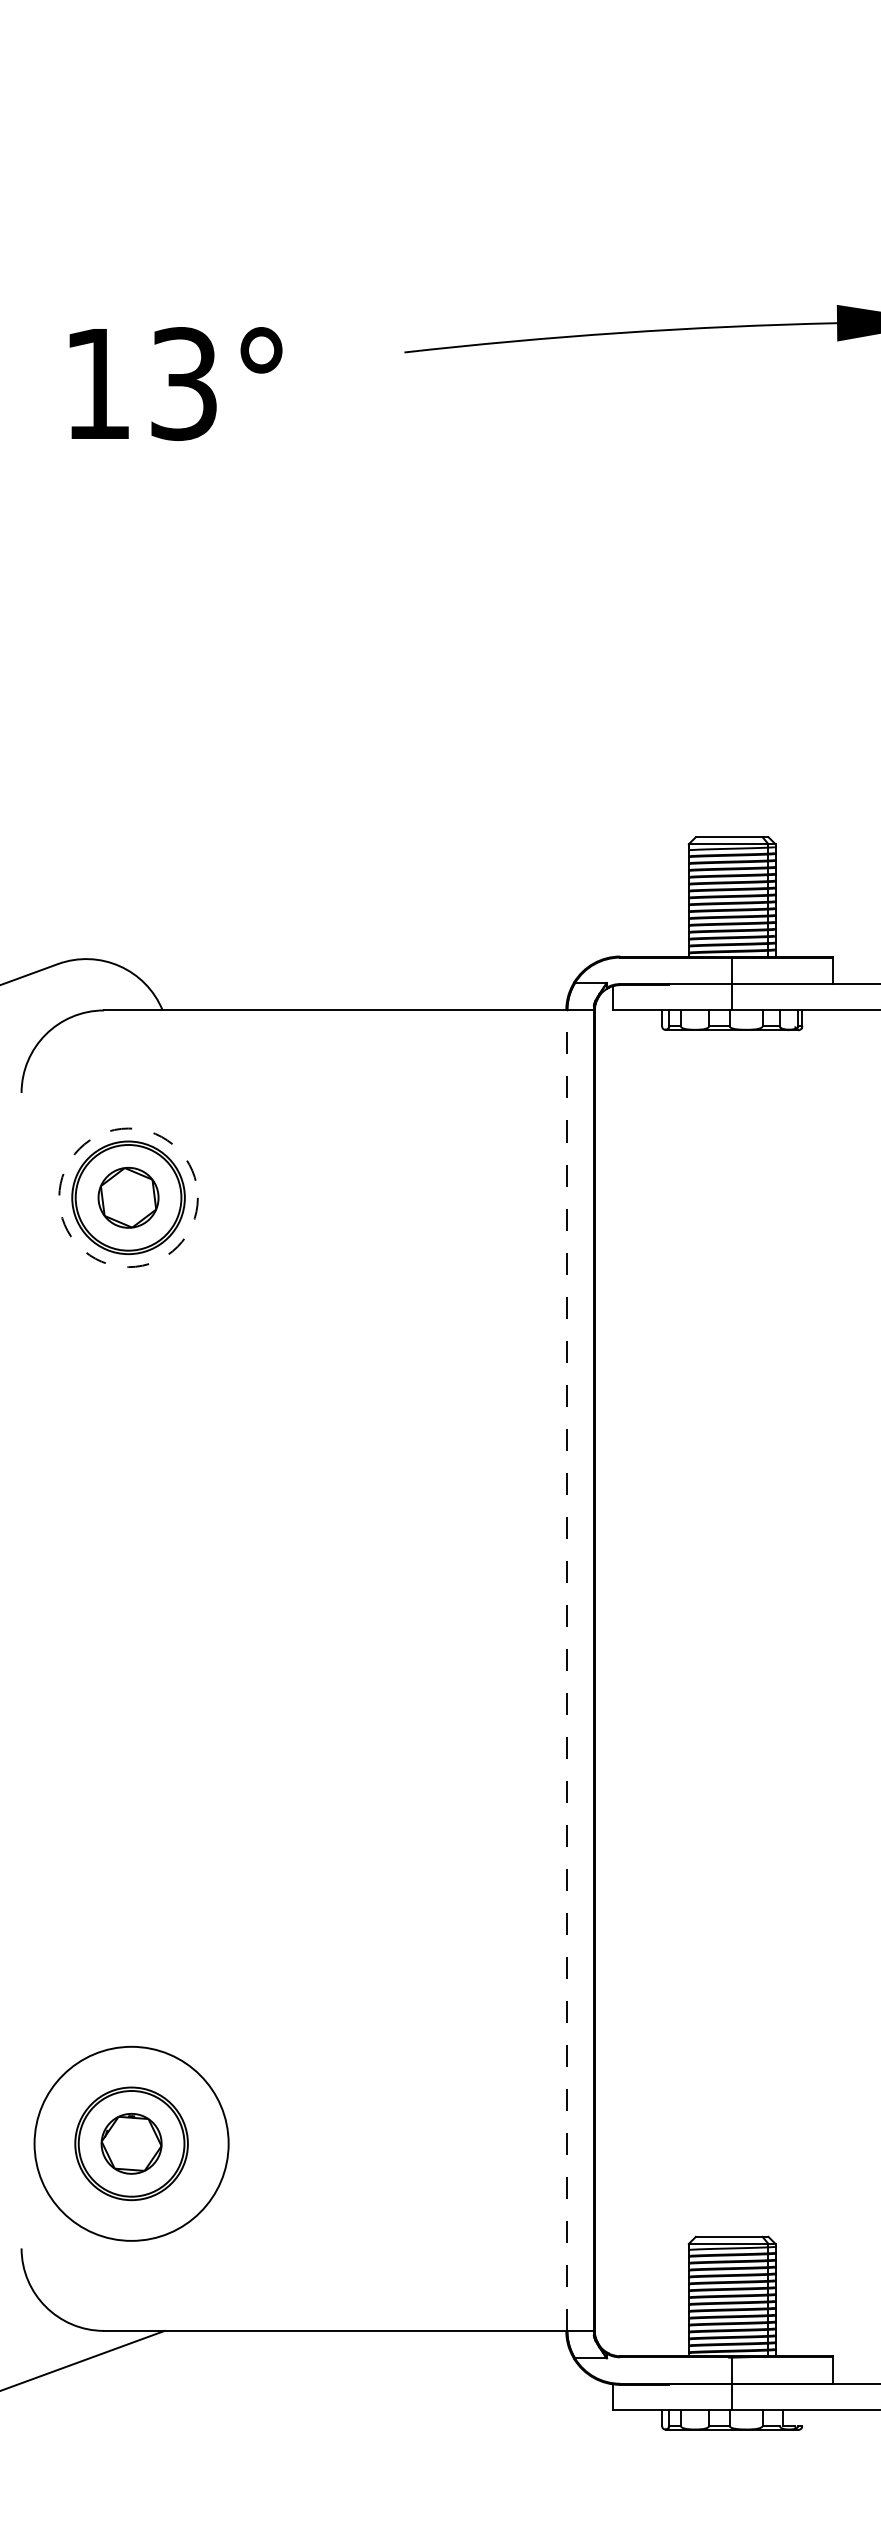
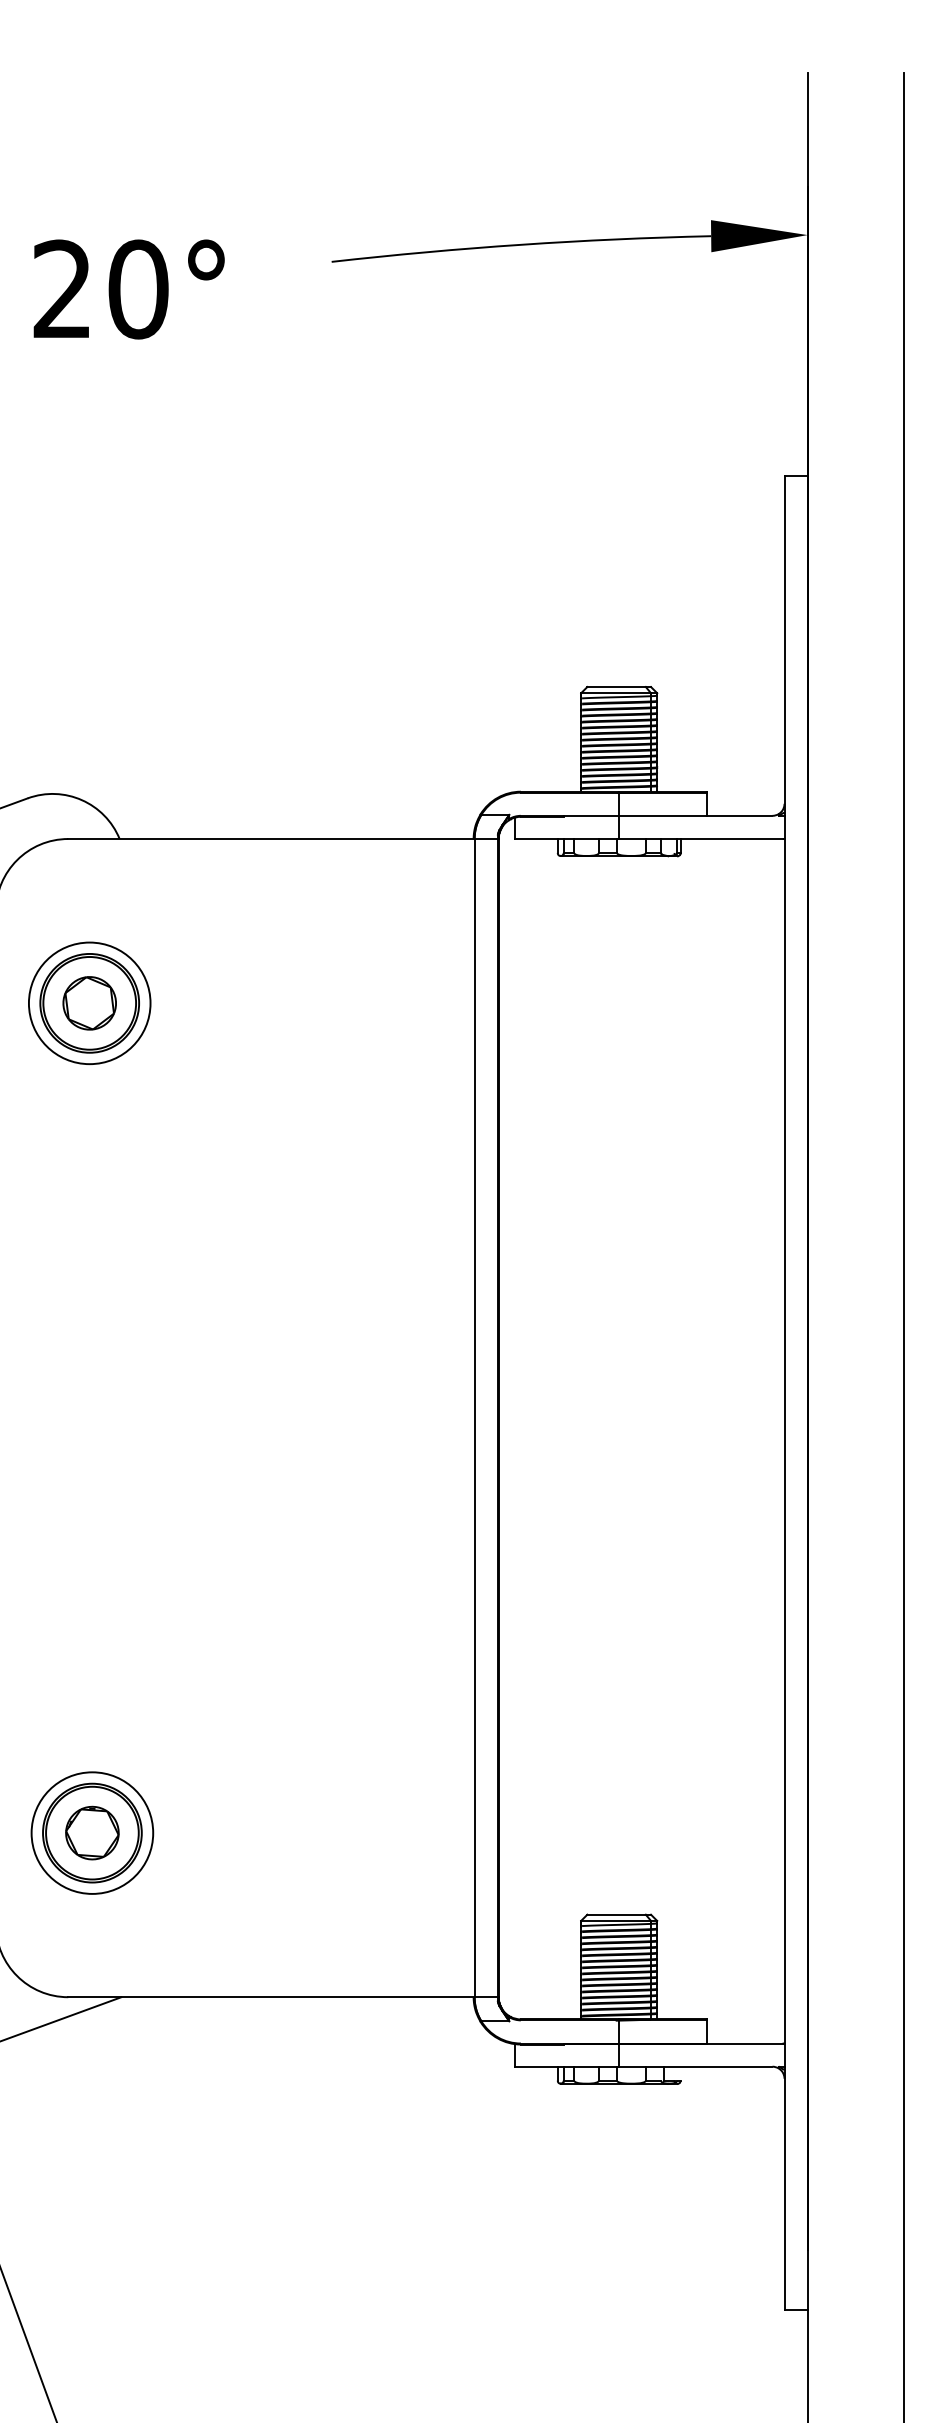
text: (140, 383) -> (100, 289), 13° -> 20°
circle: (128, 1197) -> (89, 1003), dashed -> solid
line: (567, 1669) -> (474, 1417), dashed -> solid
circle: (131, 2143) -> (92, 1832), size x0.71

